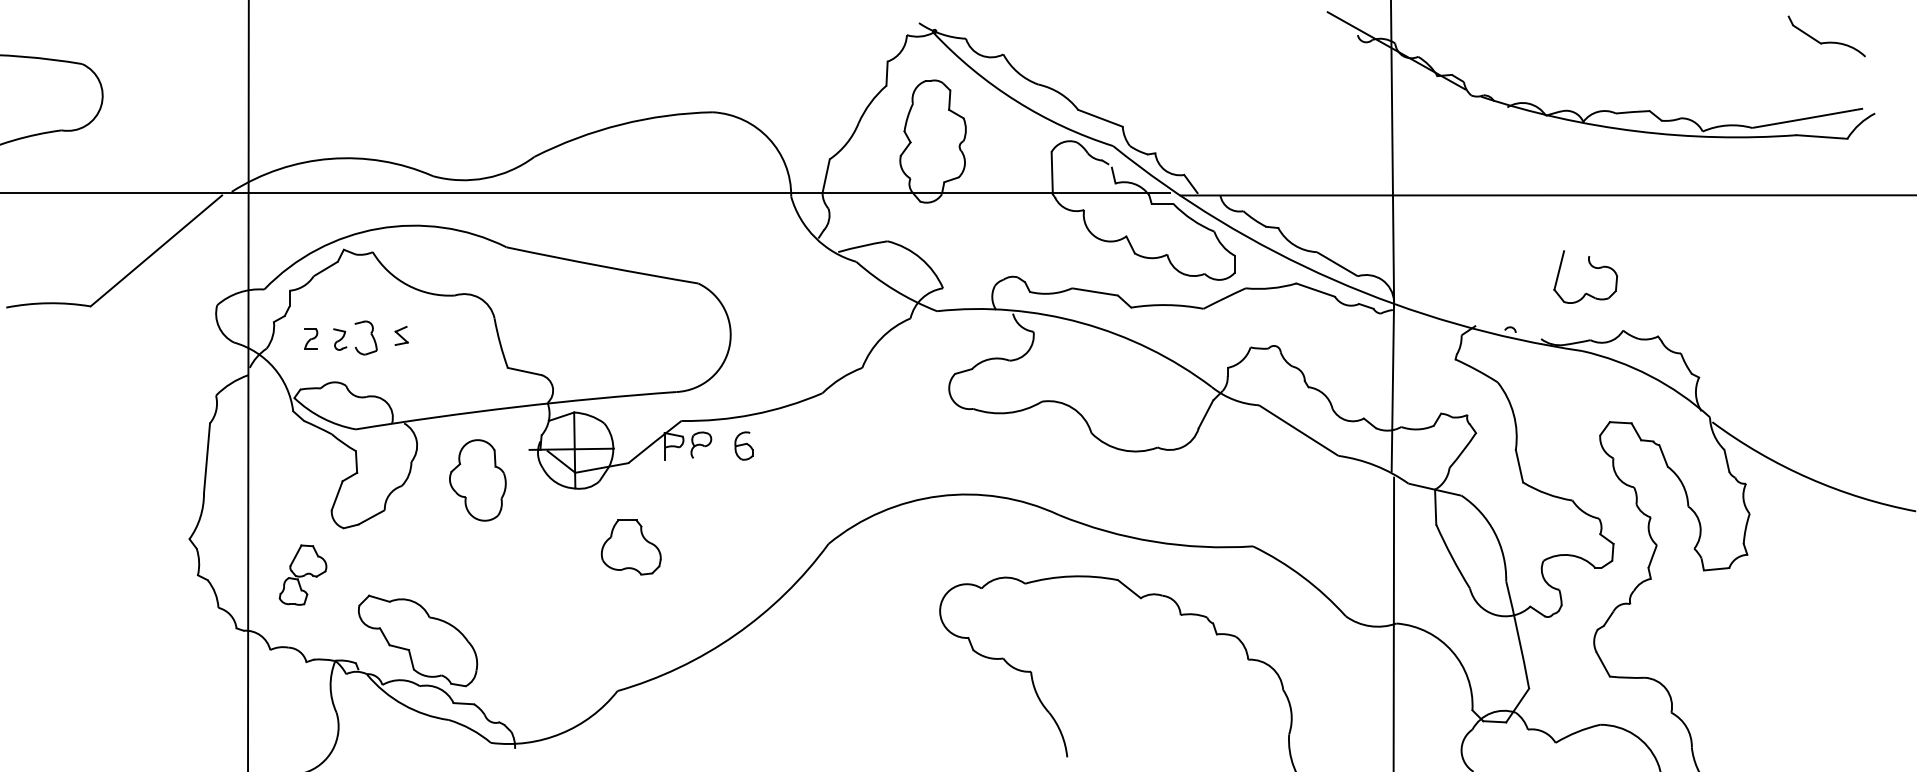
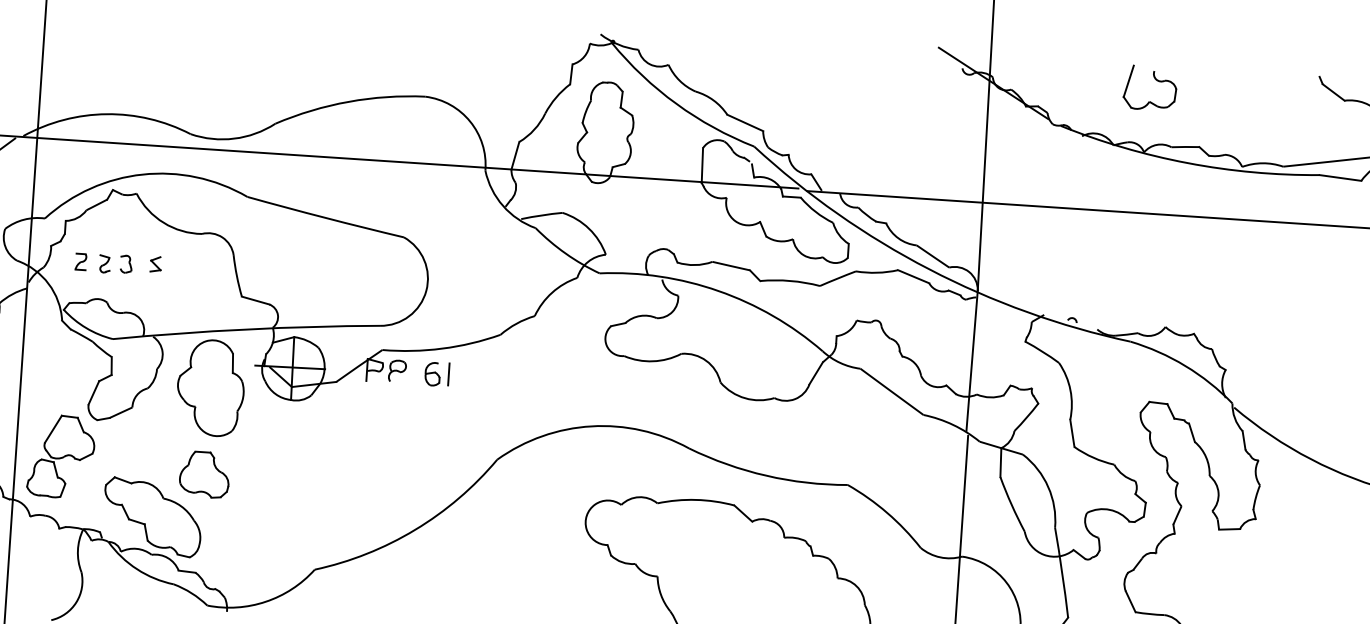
part: (1592, 267) -> (1156, 80), moved
part: (365, 338) -> (125, 264), size x0.62
line: (763, 444) -> (448, 373), added
part: (477, 480) -> (210, 388), size x1.43
part: (630, 547) -> (204, 474), moved
part: (302, 574) -> (60, 456), size x1.67

